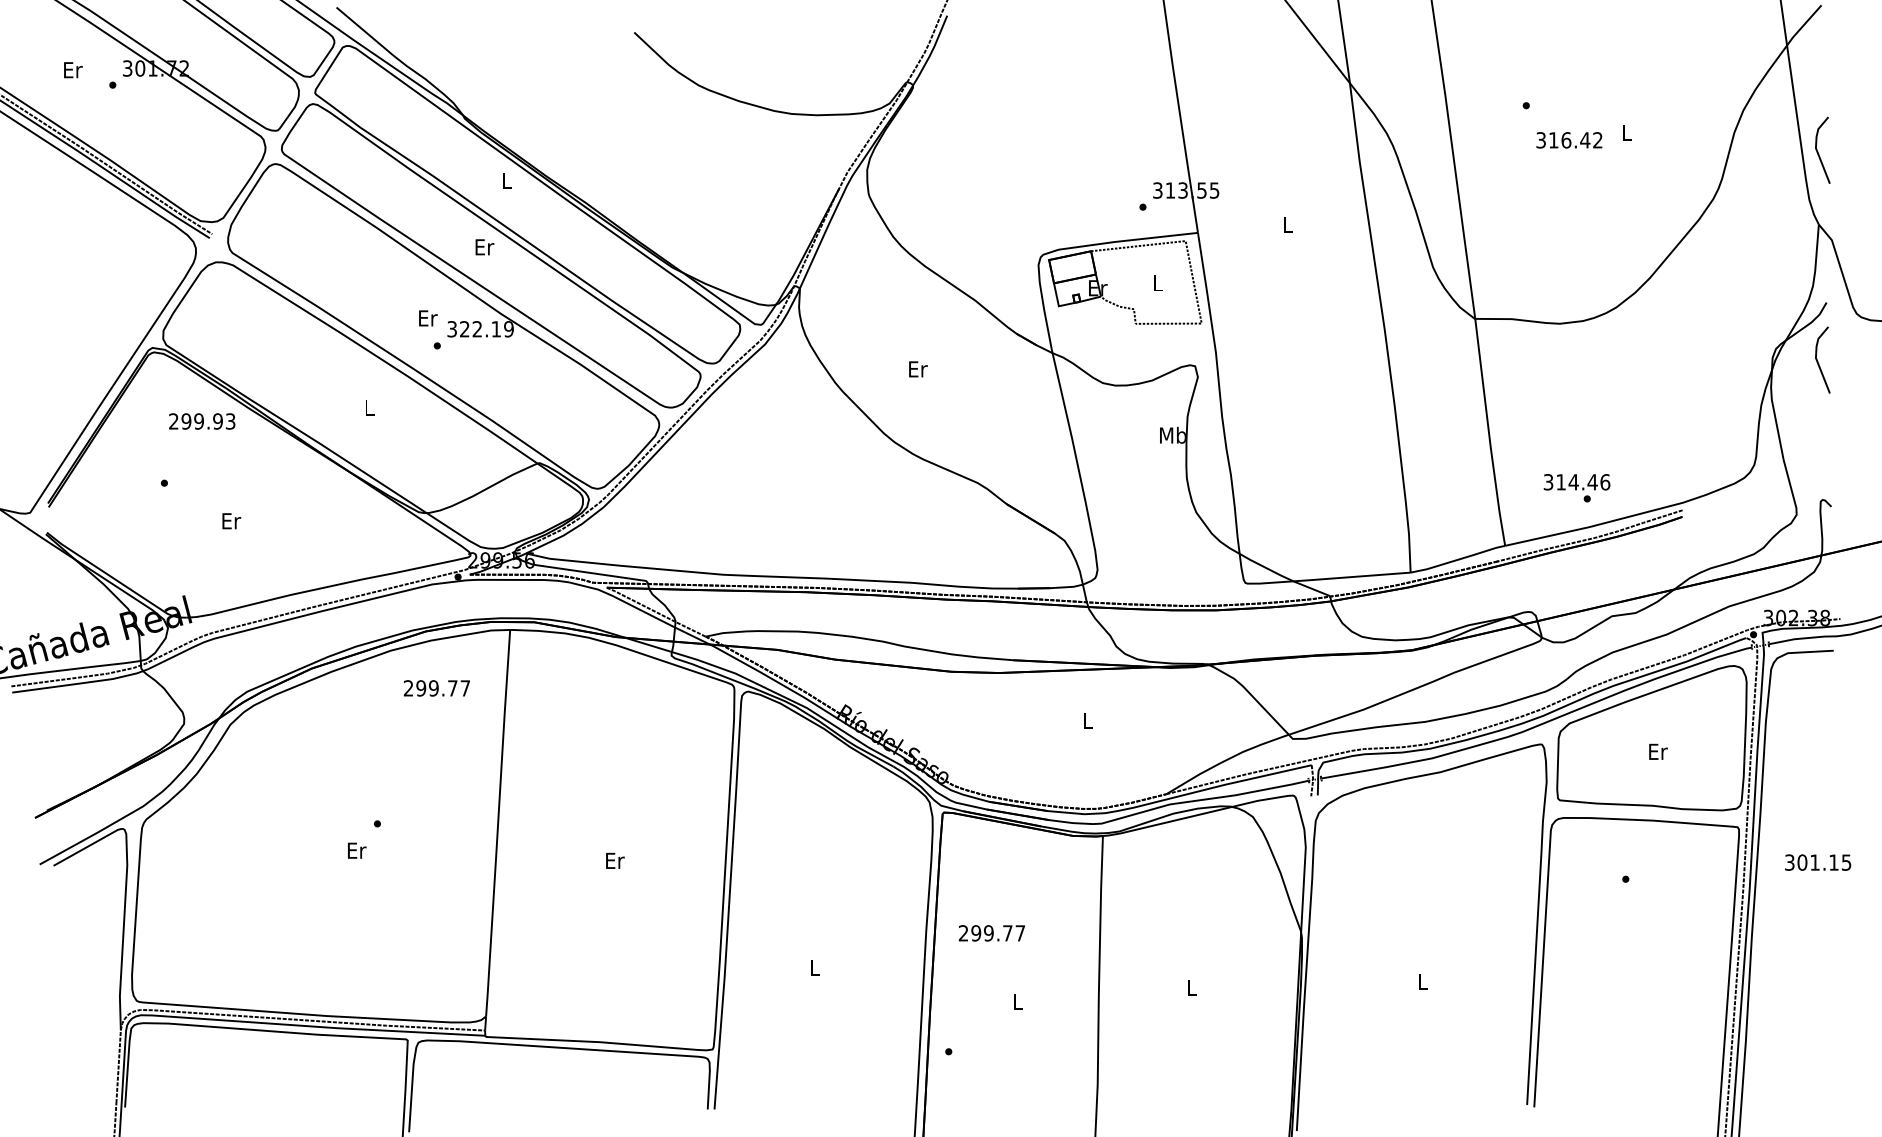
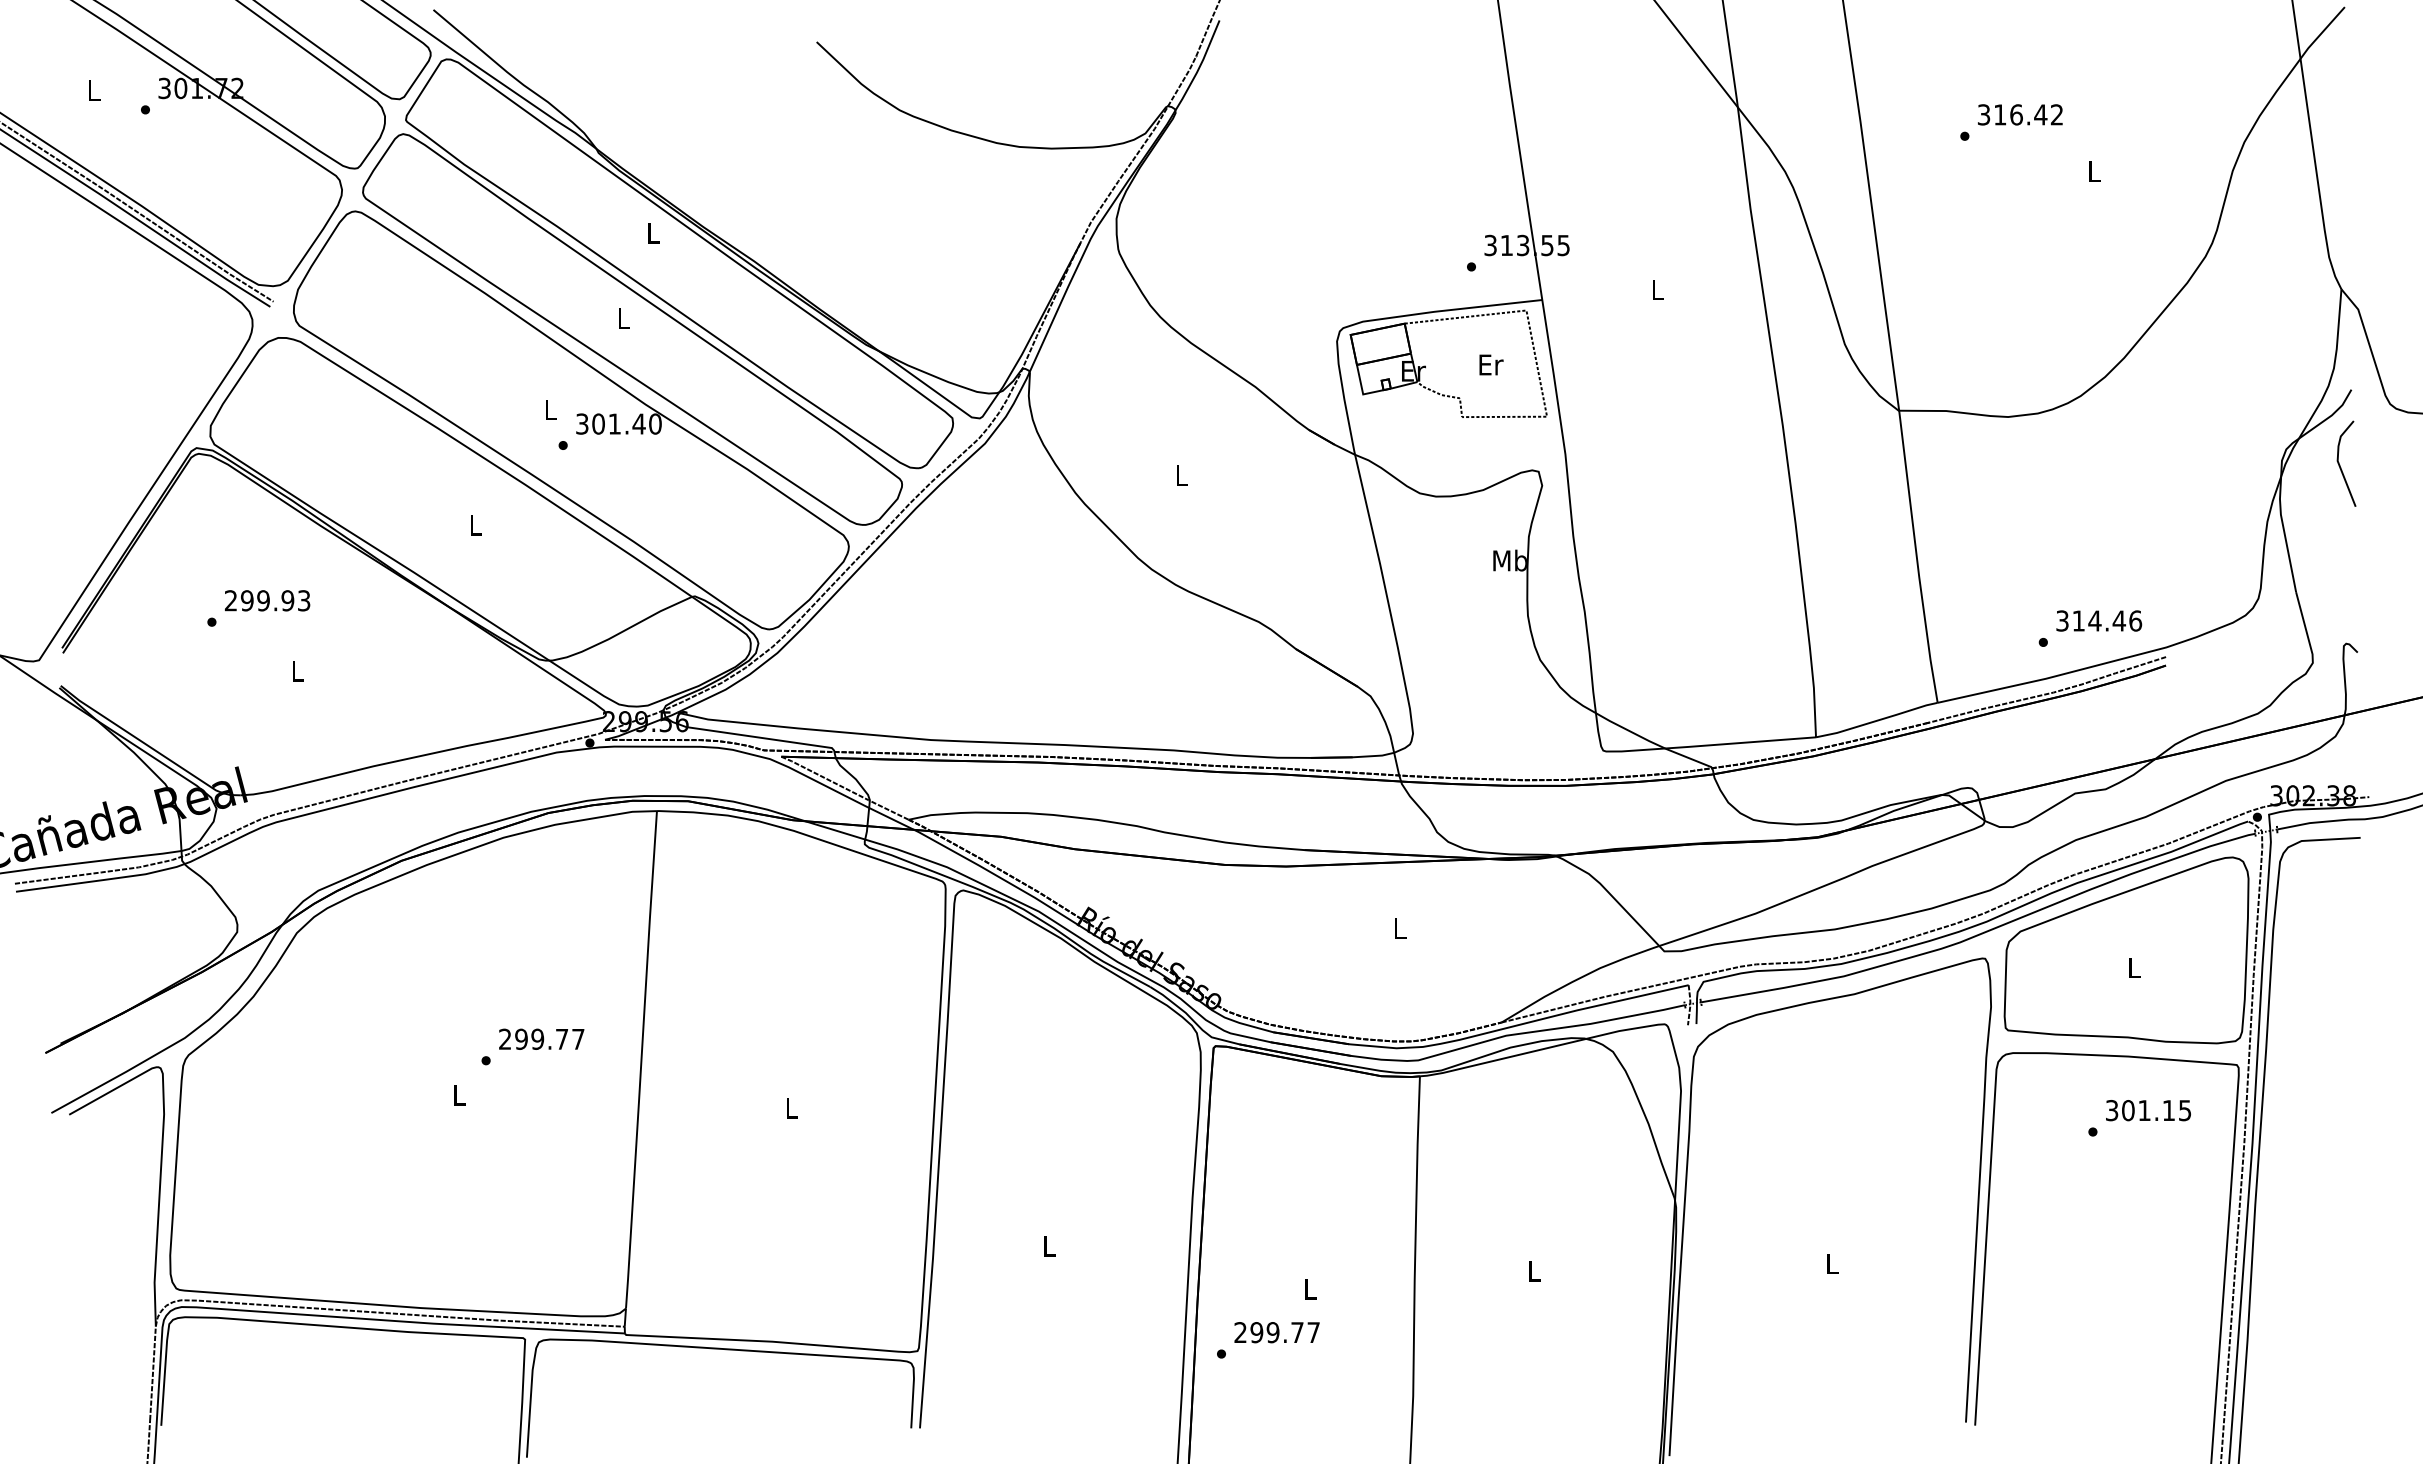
text: (73, 70) -> (94, 90), Er -> L
text: (1569, 140) -> (2020, 114), moved
line: (1818, 151) -> (2340, 195), removed
text: (484, 247) -> (624, 318), Er -> L
text: (1158, 282) -> (1491, 364), L -> Er
text: (428, 317) -> (551, 409), Er -> L
text: (486, 328) -> (626, 423), 322.19 -> 301.40
text: (918, 369) -> (1182, 475), Er -> L
text: (202, 421) -> (267, 600), moved
text: (1577, 481) -> (2099, 620), moved
text: (231, 520) -> (298, 670), Er -> L
text: (436, 687) -> (541, 1038), moved
text: (1658, 751) -> (2135, 967), Er -> L
text: (357, 850) -> (460, 1095), Er -> L
text: (615, 861) -> (792, 1108), Er -> L
text: (1818, 862) -> (2148, 1110), moved
text: (991, 933) -> (1276, 1332), moved

